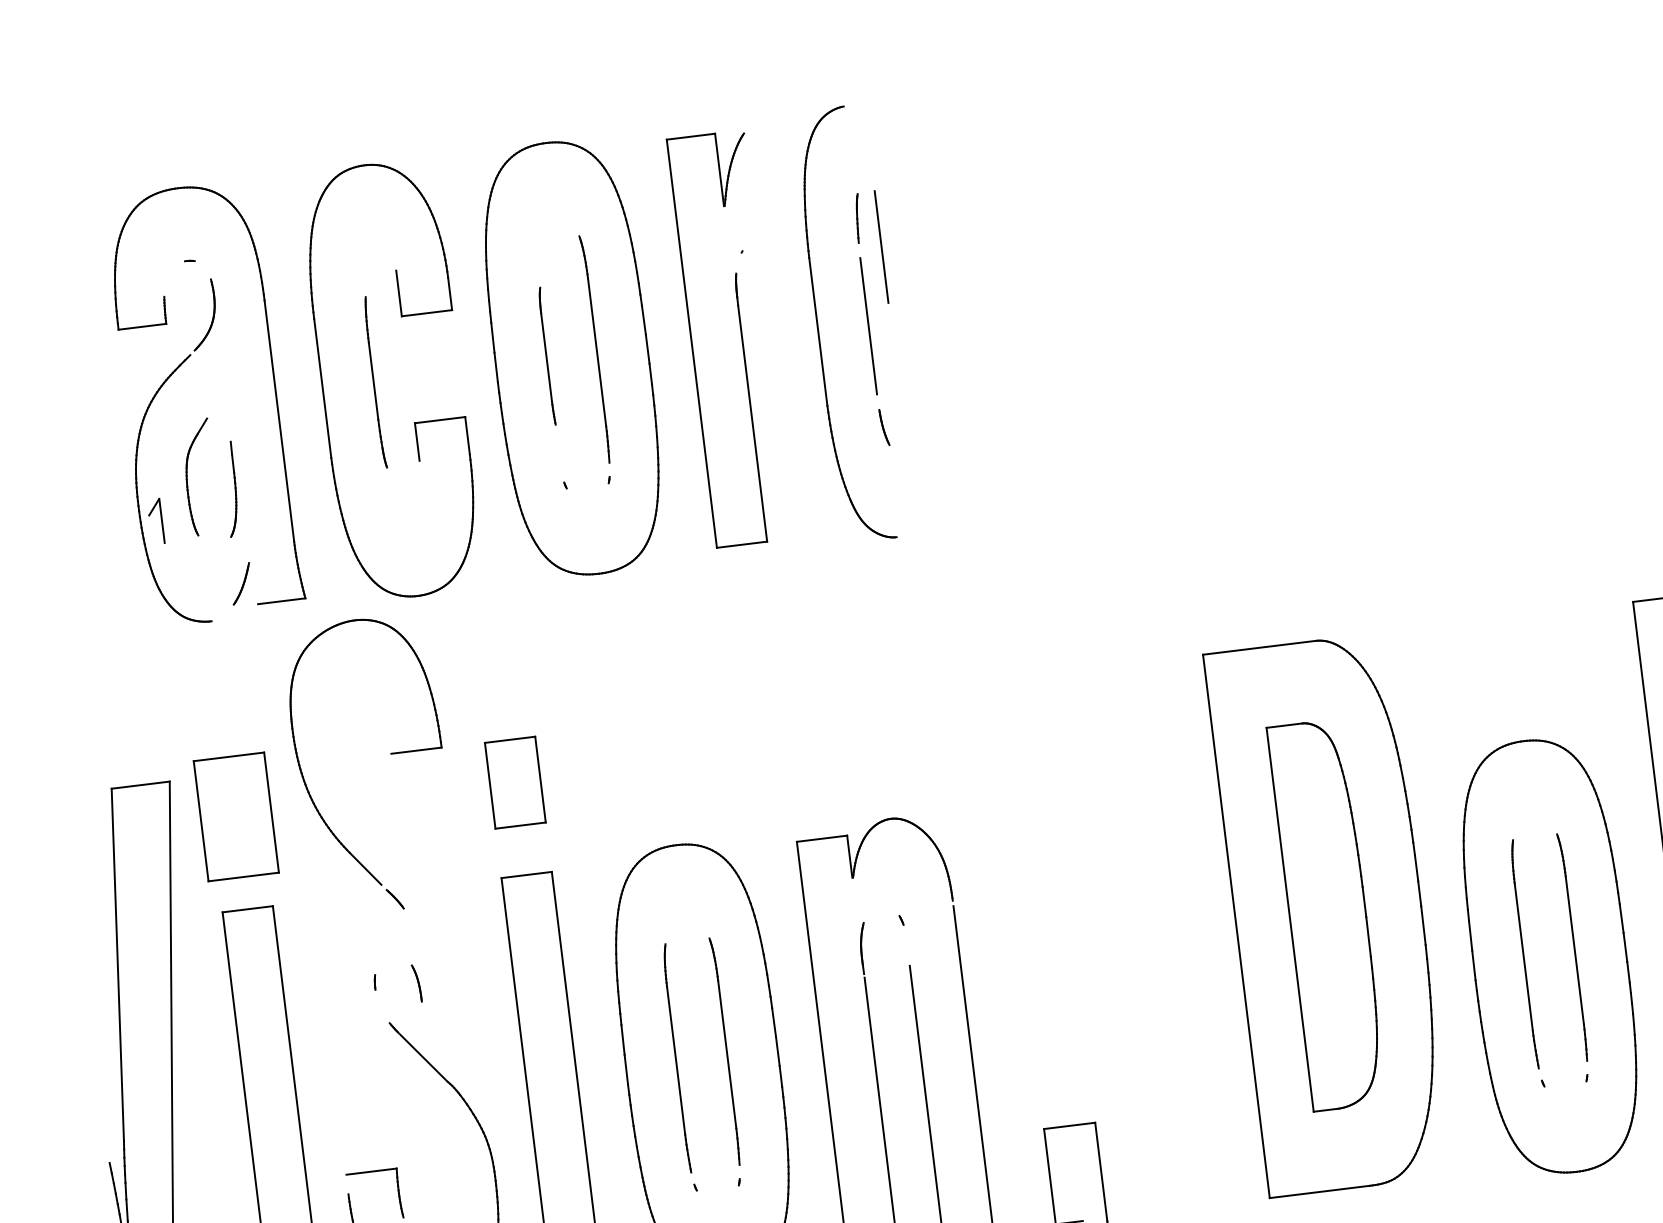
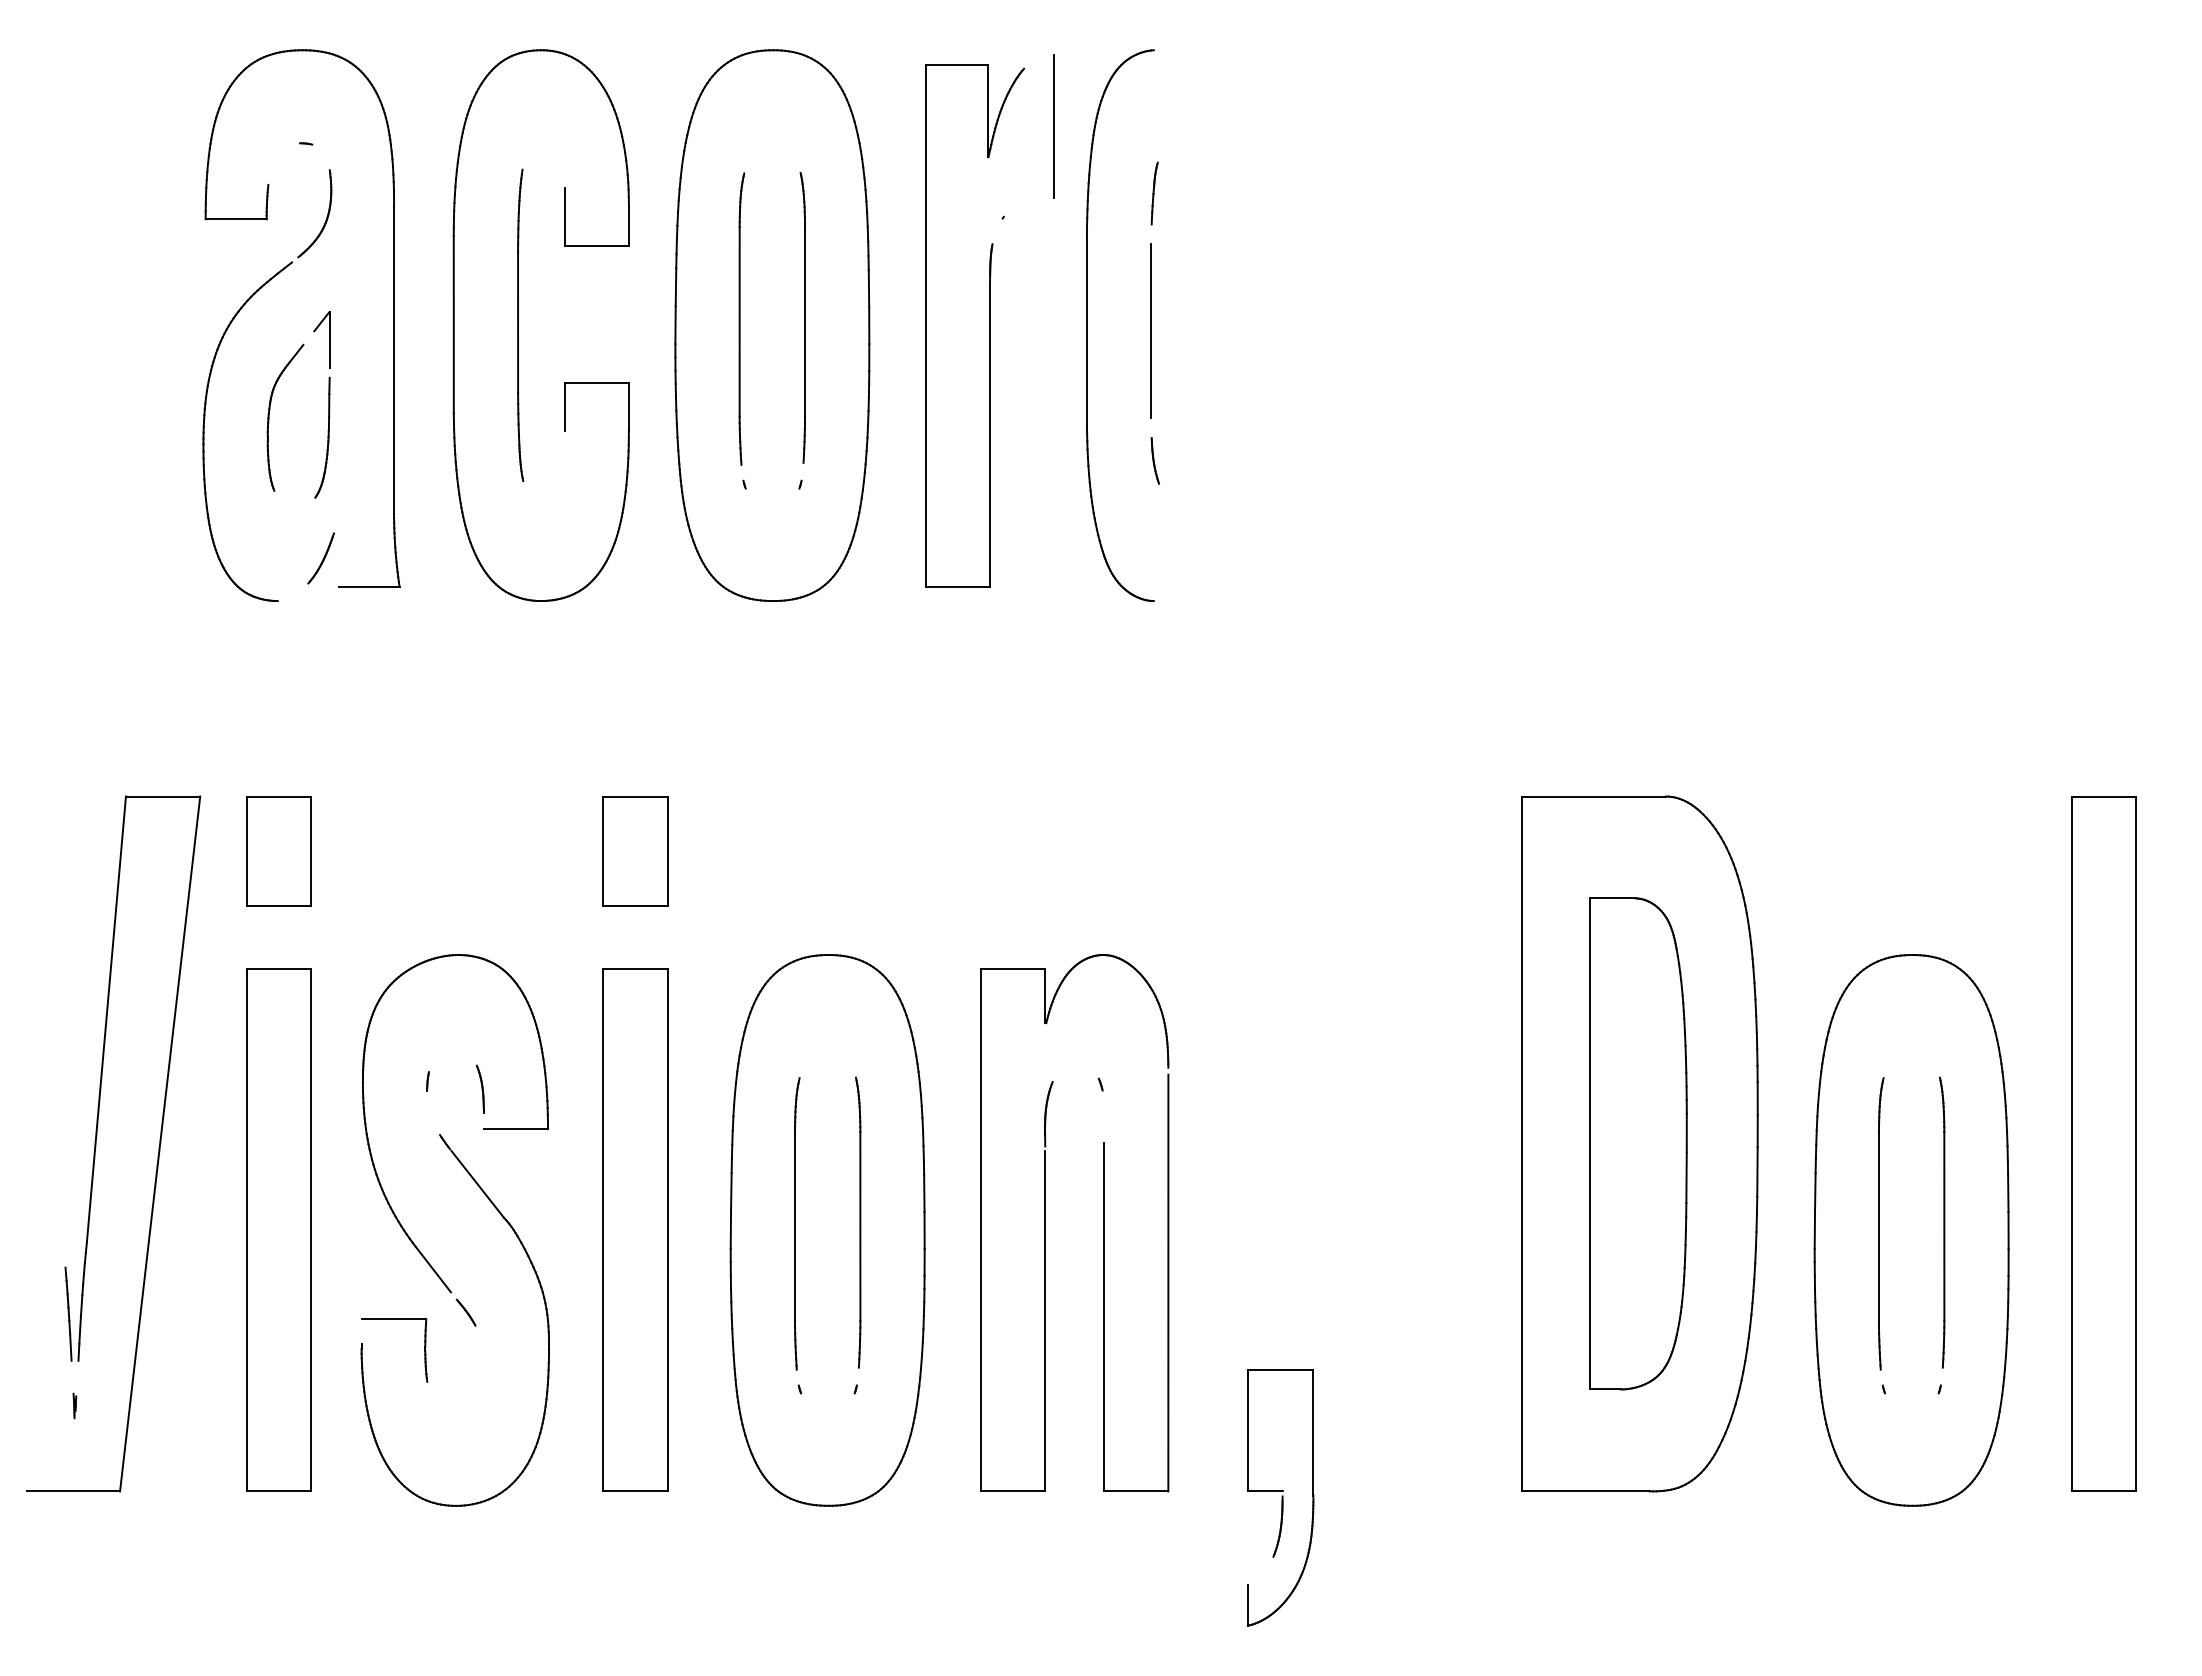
line: (881, 247) -> (1053, 126), moved
part: (547, 355) -> (741, 318), size x1.67
part: (374, 382) -> (520, 325), size x1.43
part: (161, 520) -> (329, 339), moved
part: (391, 754) -> (483, 1129), moved
part: (236, 817) -> (278, 851), size x0.71

